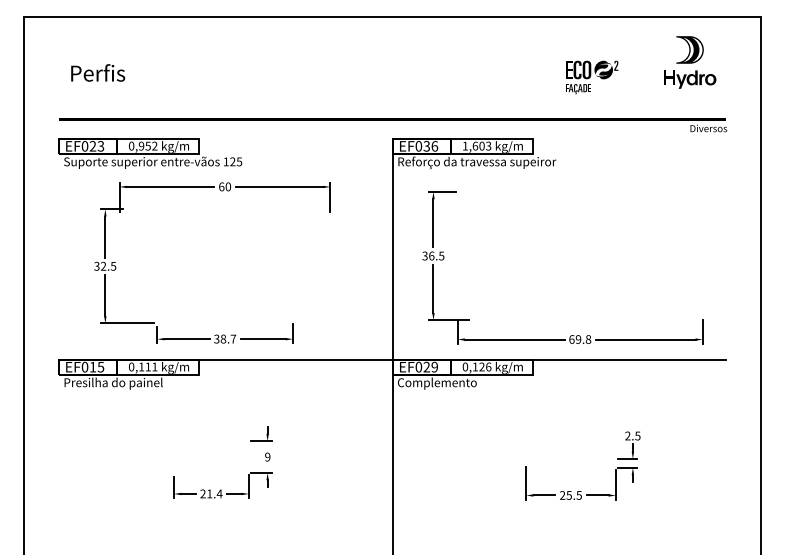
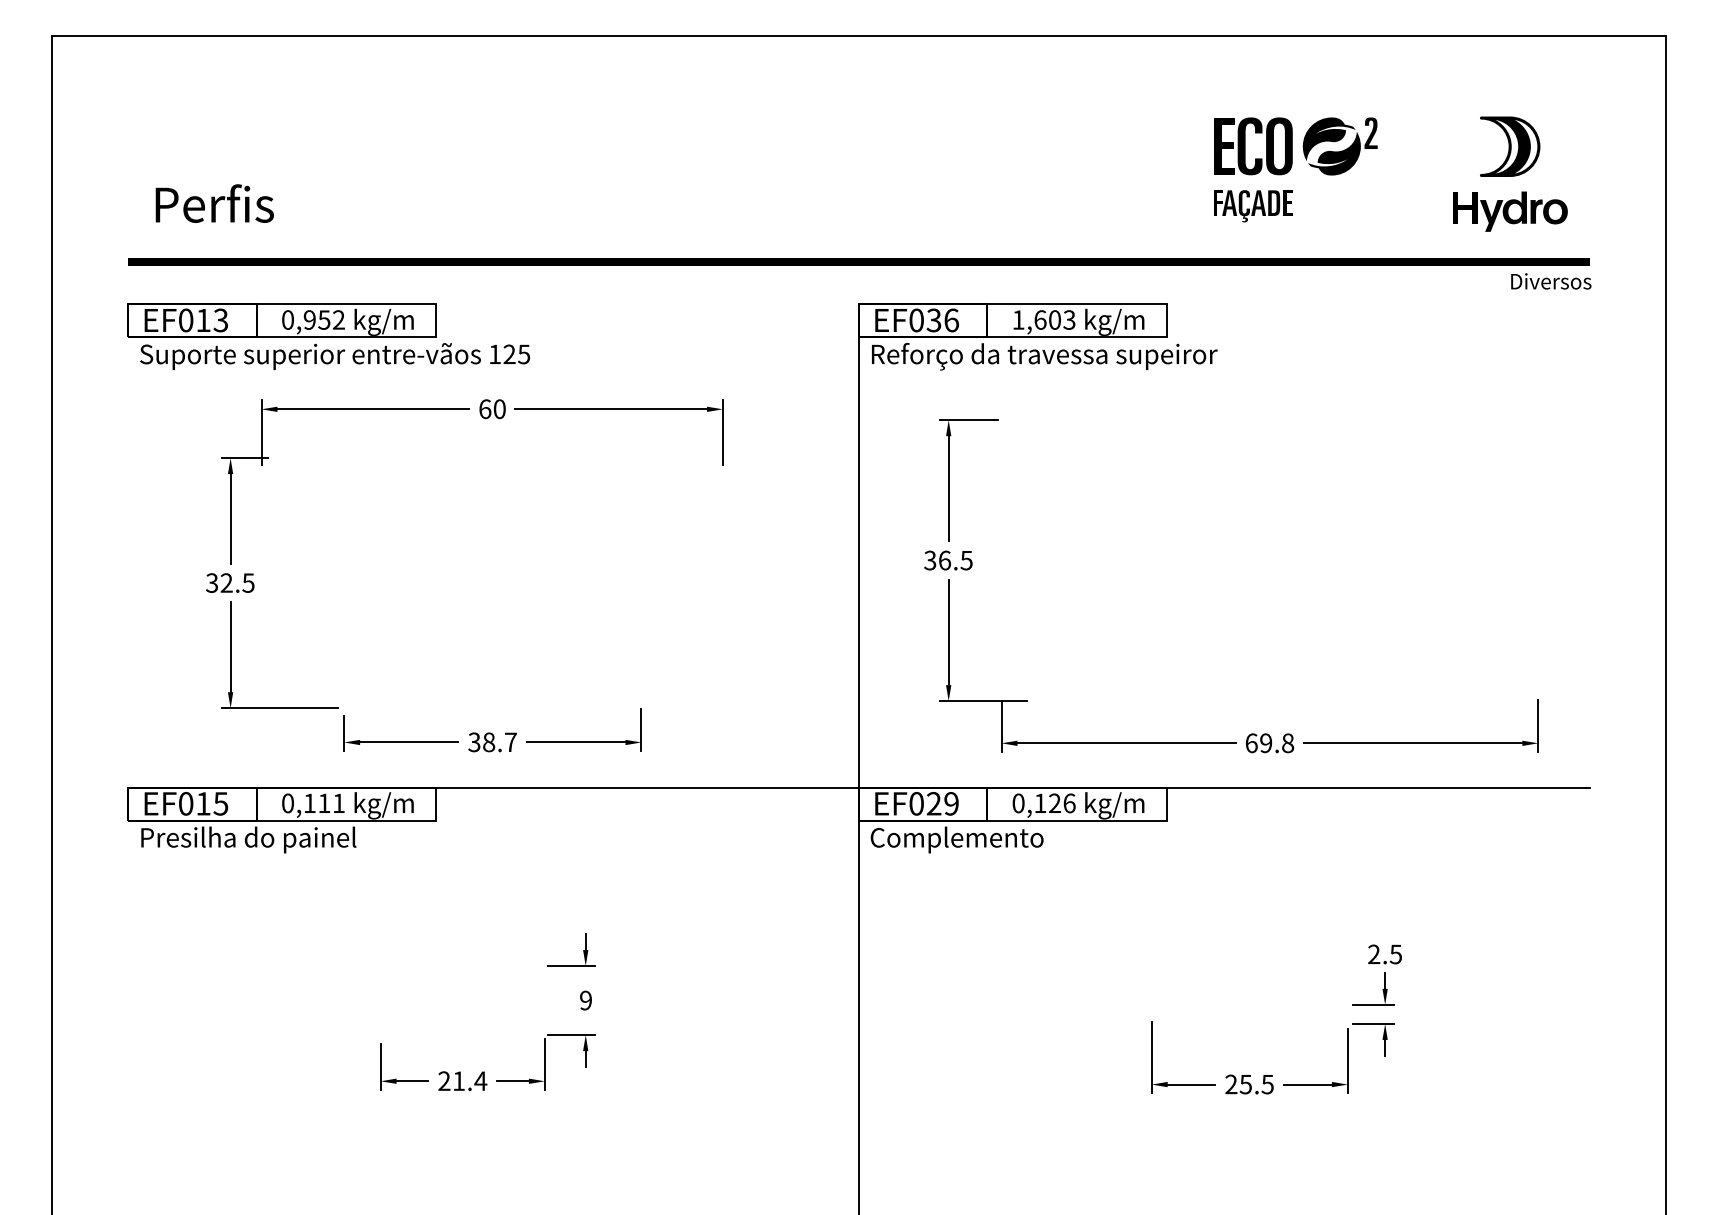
part: (690, 62) -> (1511, 174), moved
text: (98, 72) -> (215, 202), moved
part: (592, 77) -> (1296, 169), size x1.43
text: (92, 146) -> (202, 320), EF023 -> EF013

